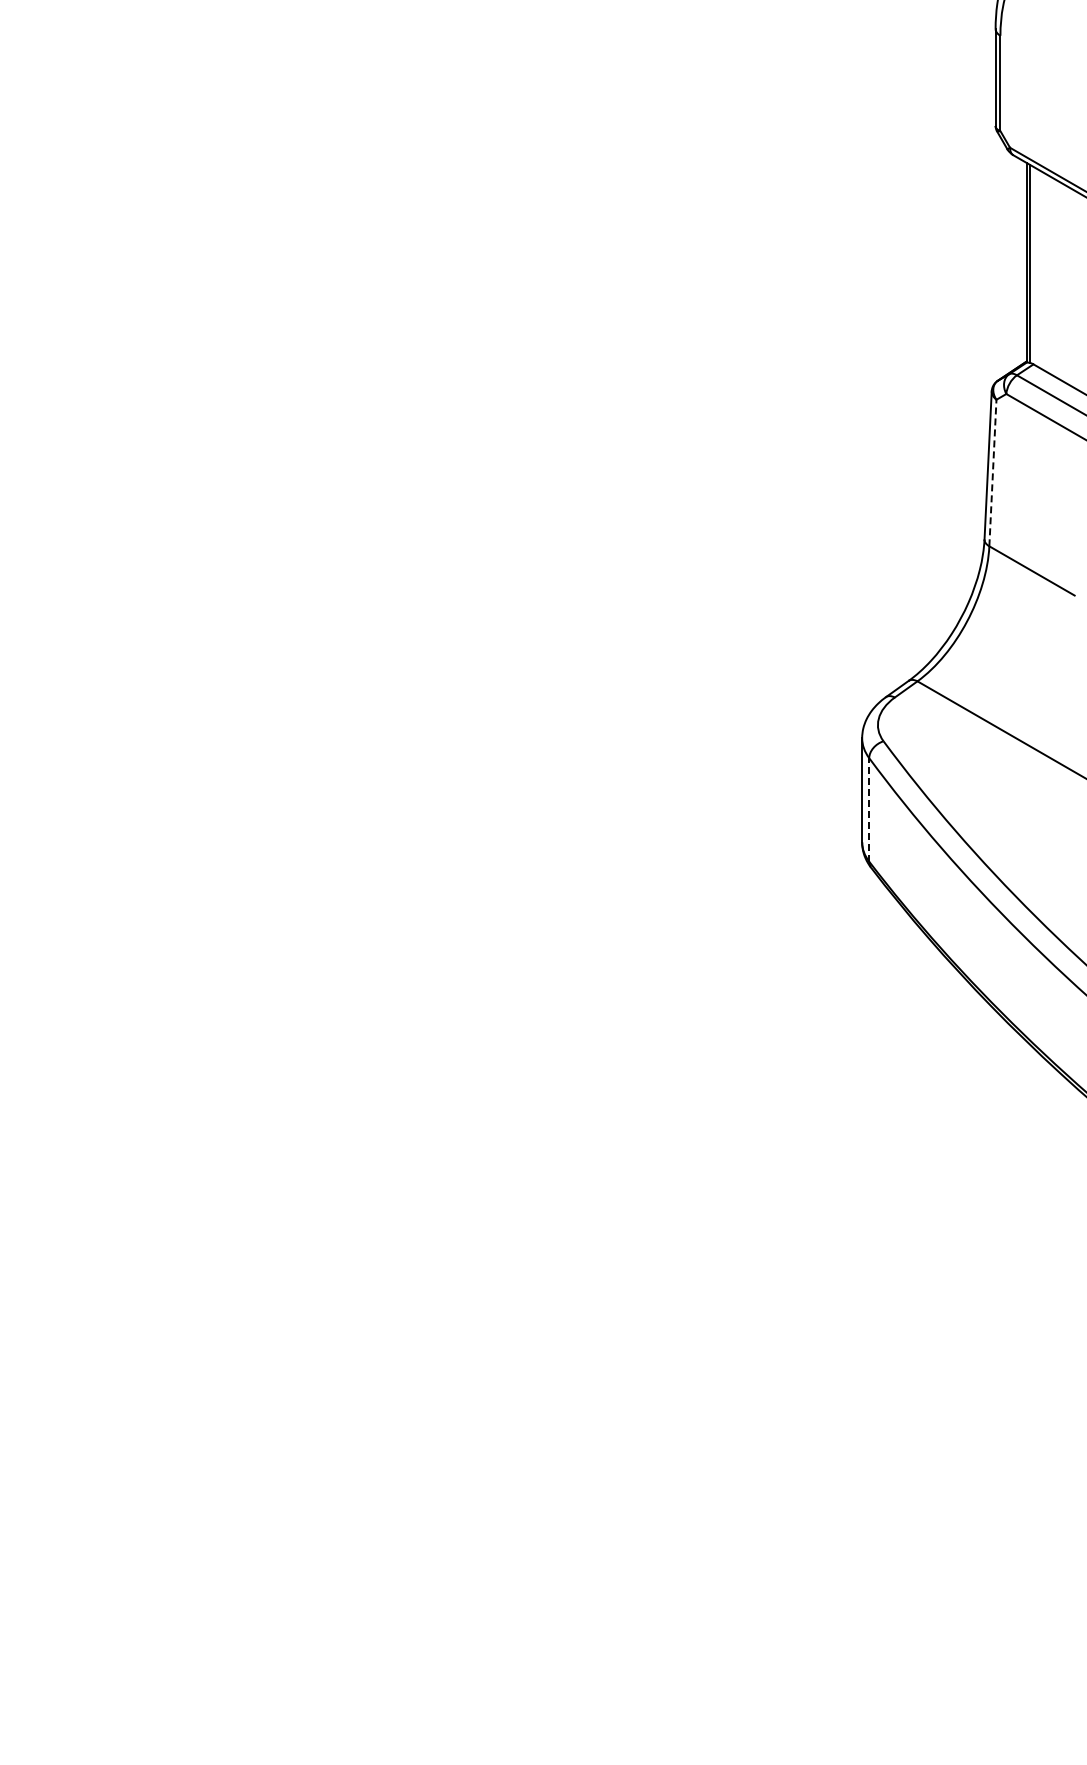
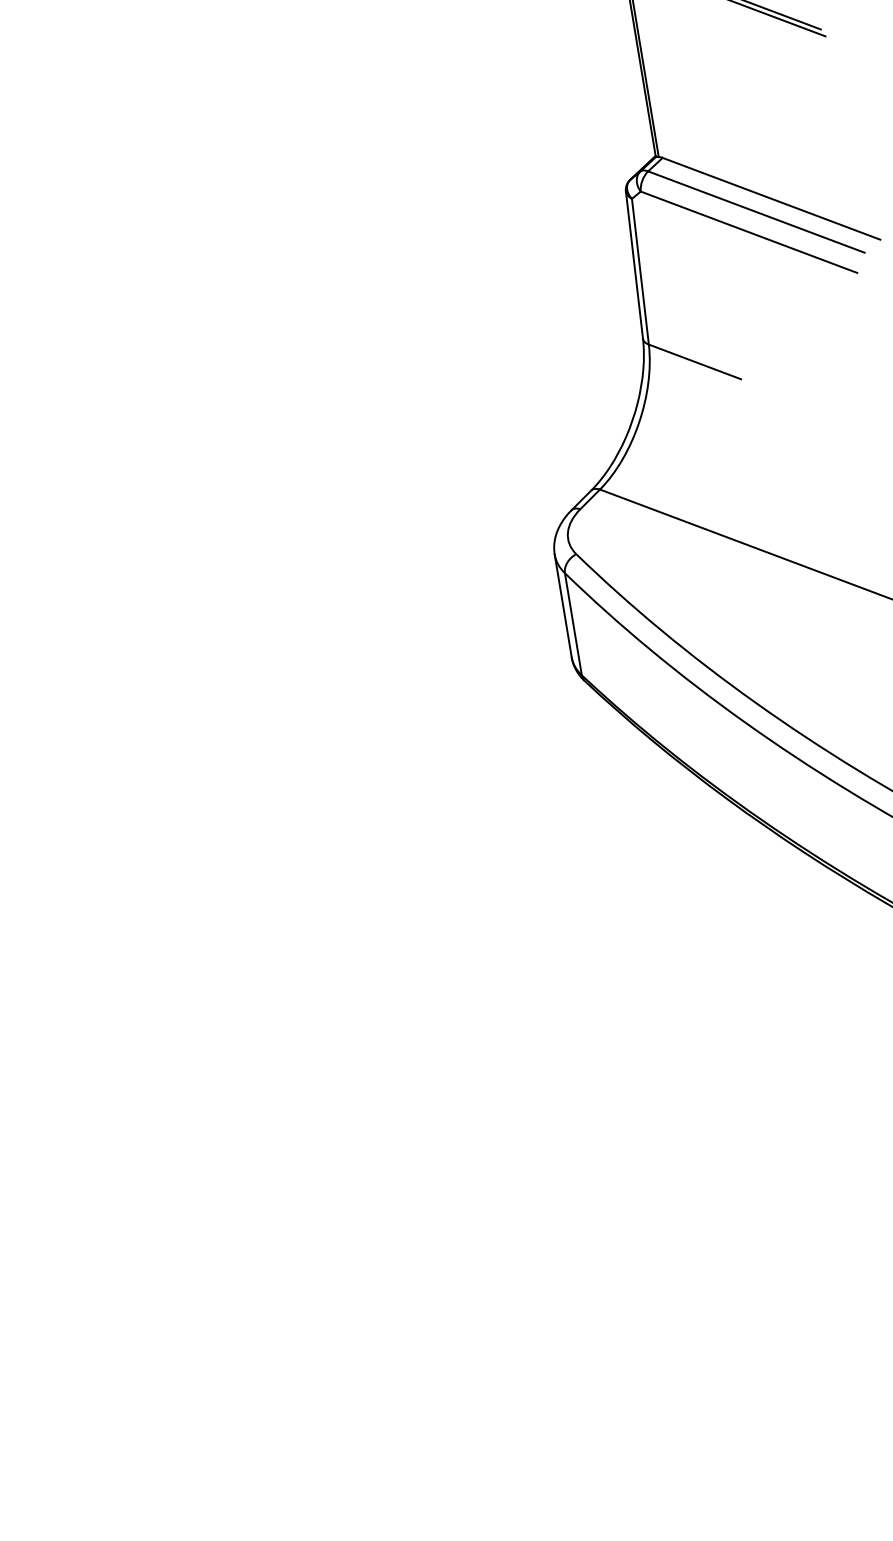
line: (992, 472) -> (639, 271), dashed -> solid
line: (869, 809) -> (573, 623), dashed -> solid

